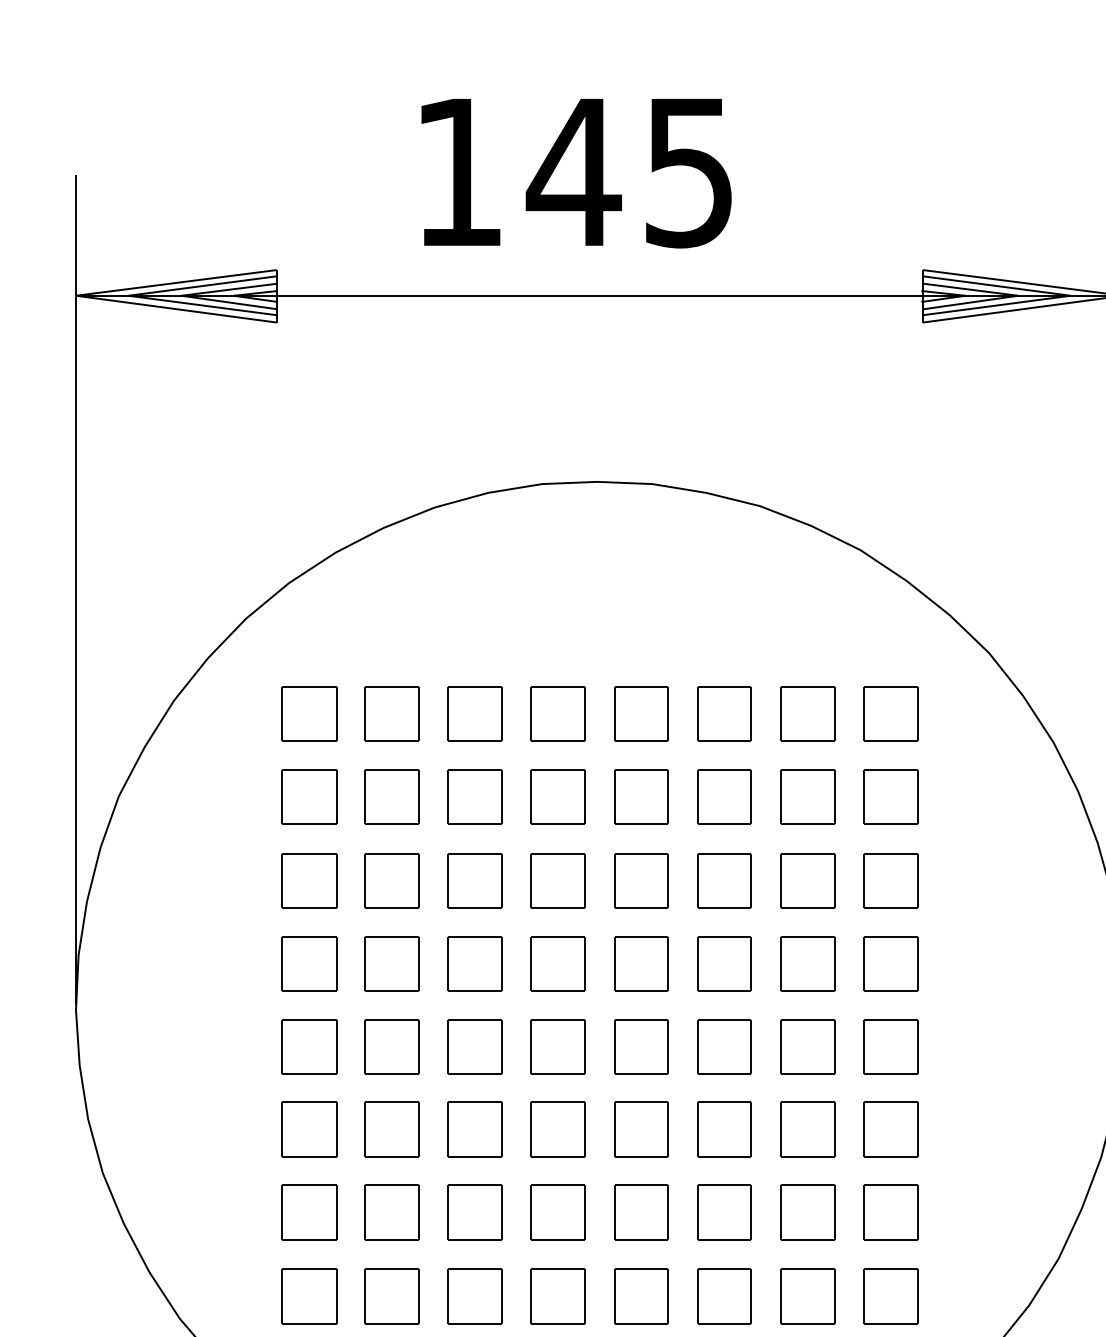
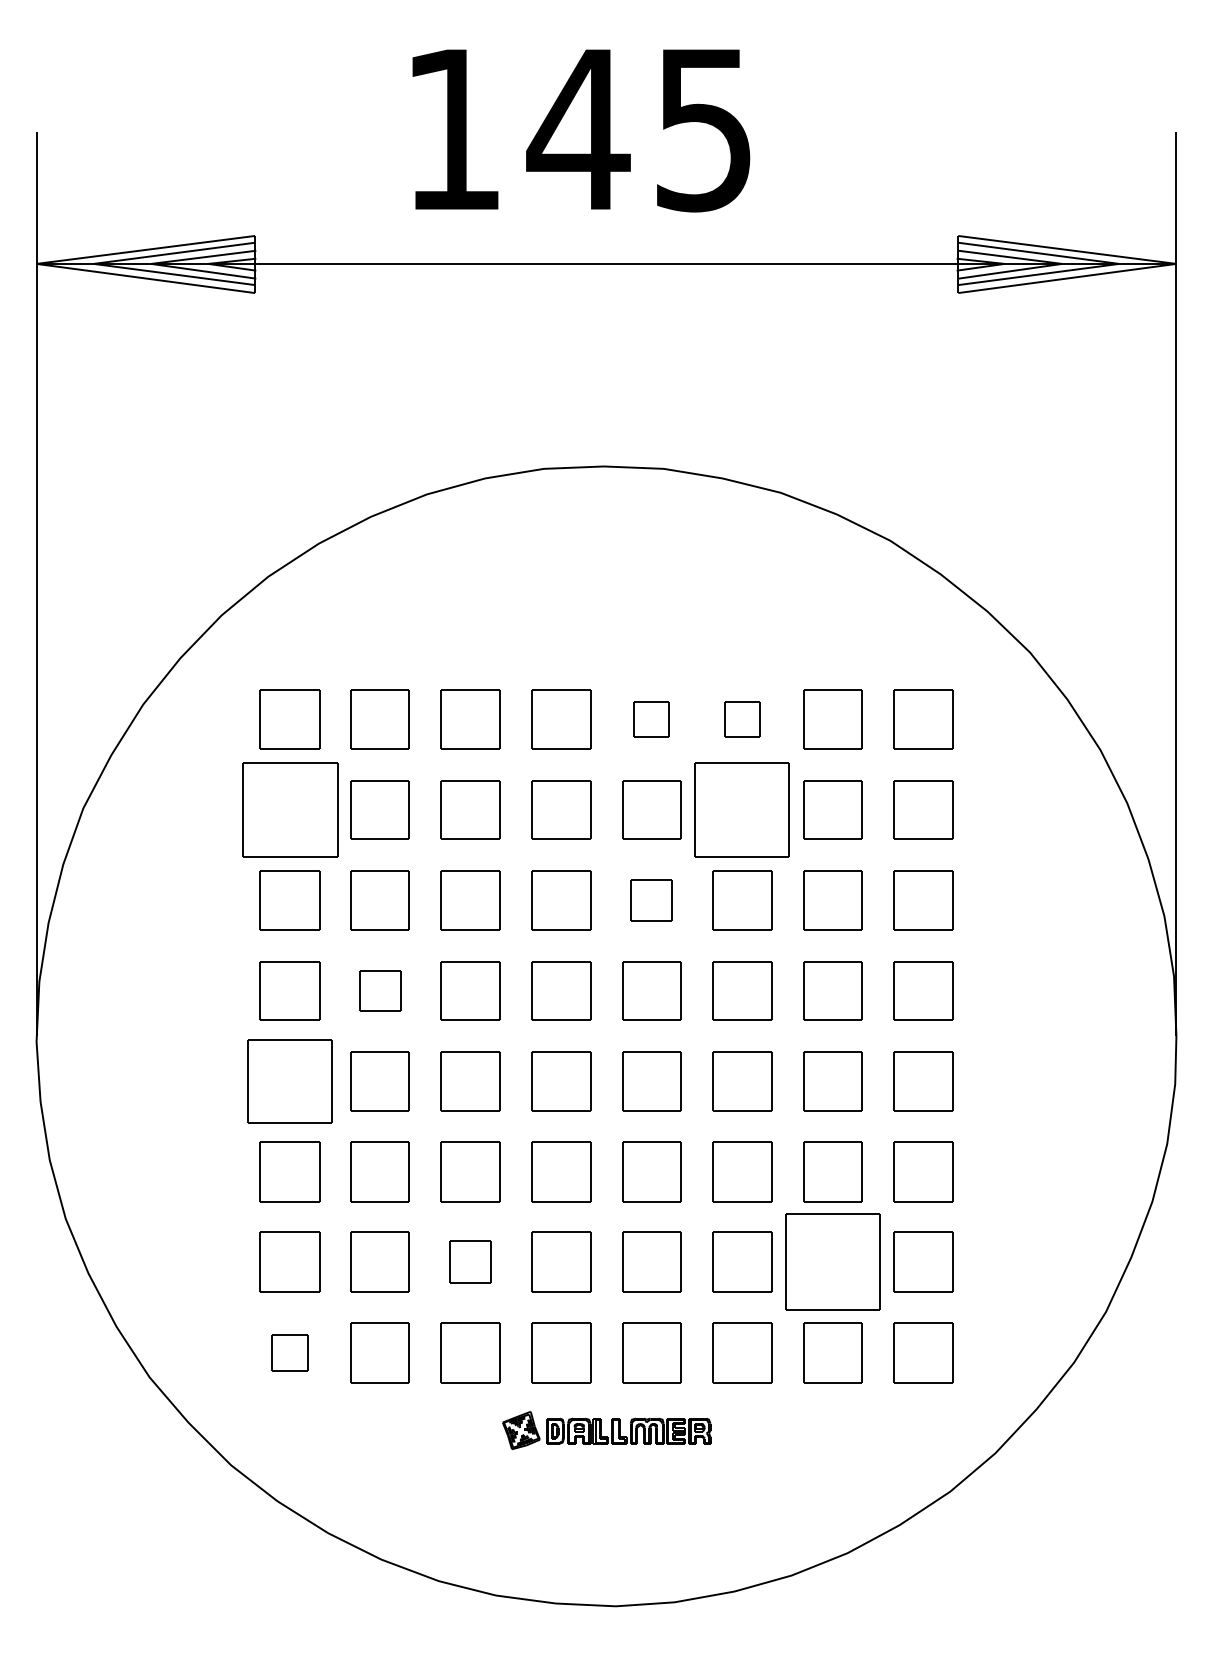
part: (641, 714) -> (651, 719), size x0.6
part: (724, 714) -> (742, 719), size x0.6
part: (308, 797) -> (289, 809), size x1.6
part: (724, 797) -> (742, 809), size x1.6
part: (641, 880) -> (651, 900), size x0.7
part: (391, 963) -> (379, 990), size x0.7
part: (308, 1046) -> (289, 1081), size x1.4
part: (474, 1212) -> (470, 1261), size x0.7
part: (807, 1212) -> (832, 1261), size x1.6
part: (308, 1295) -> (289, 1352), size x0.6

